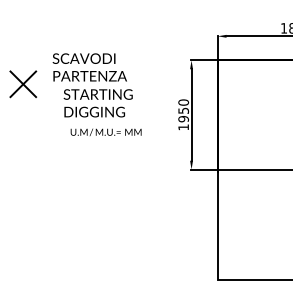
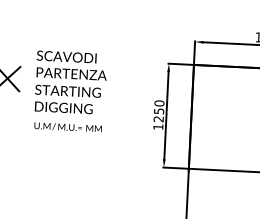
text: (97, 103) -> (66, 99), moved
text: (183, 119) -> (158, 119), 1950 -> 1250
text: (105, 131) -> (67, 126), moved

